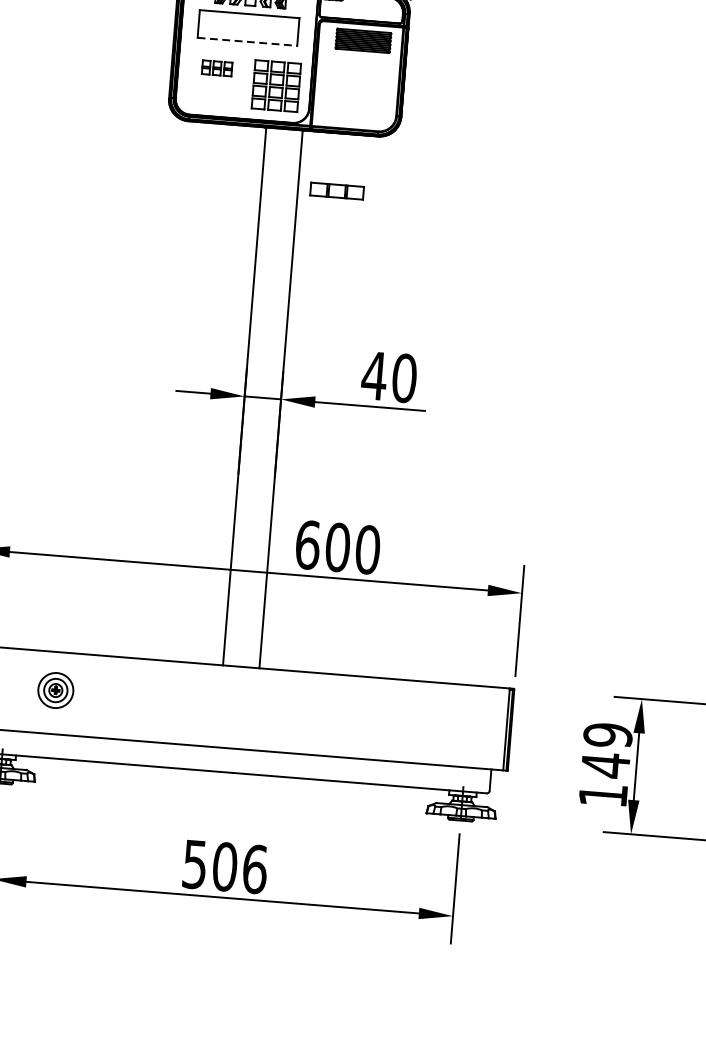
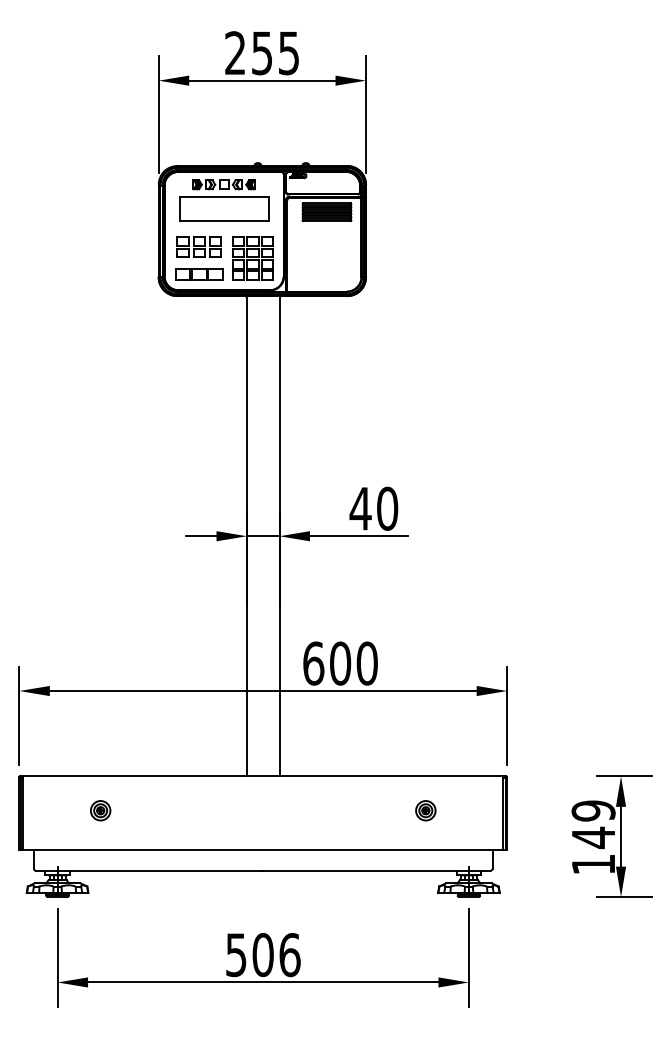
line: (247, 41) -> (224, 221), dashed -> solid
part: (216, 67) -> (198, 246), size x1.67
part: (337, 191) -> (199, 274), moved
part: (55, 690) -> (100, 810), size x0.62
part: (419, 719) -> (425, 810), added

